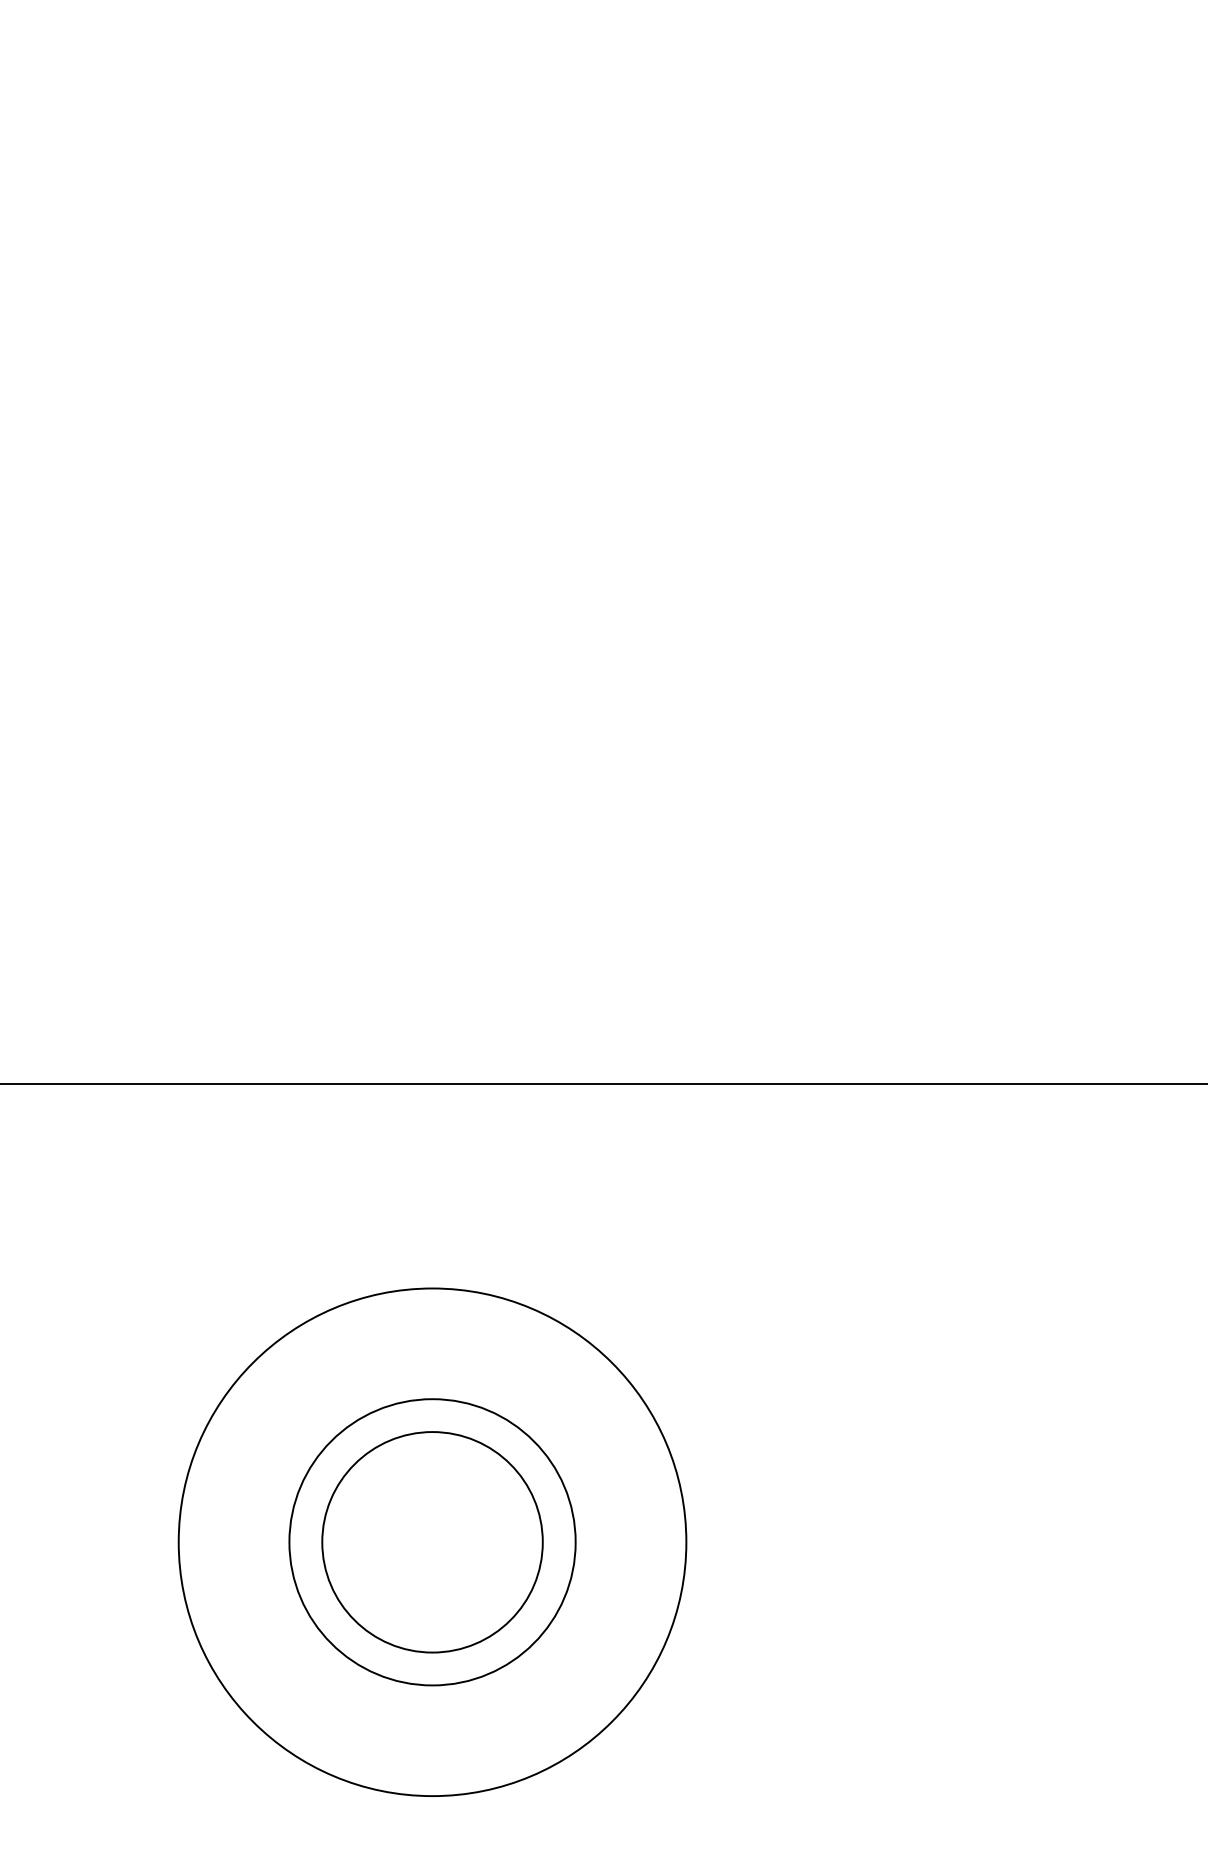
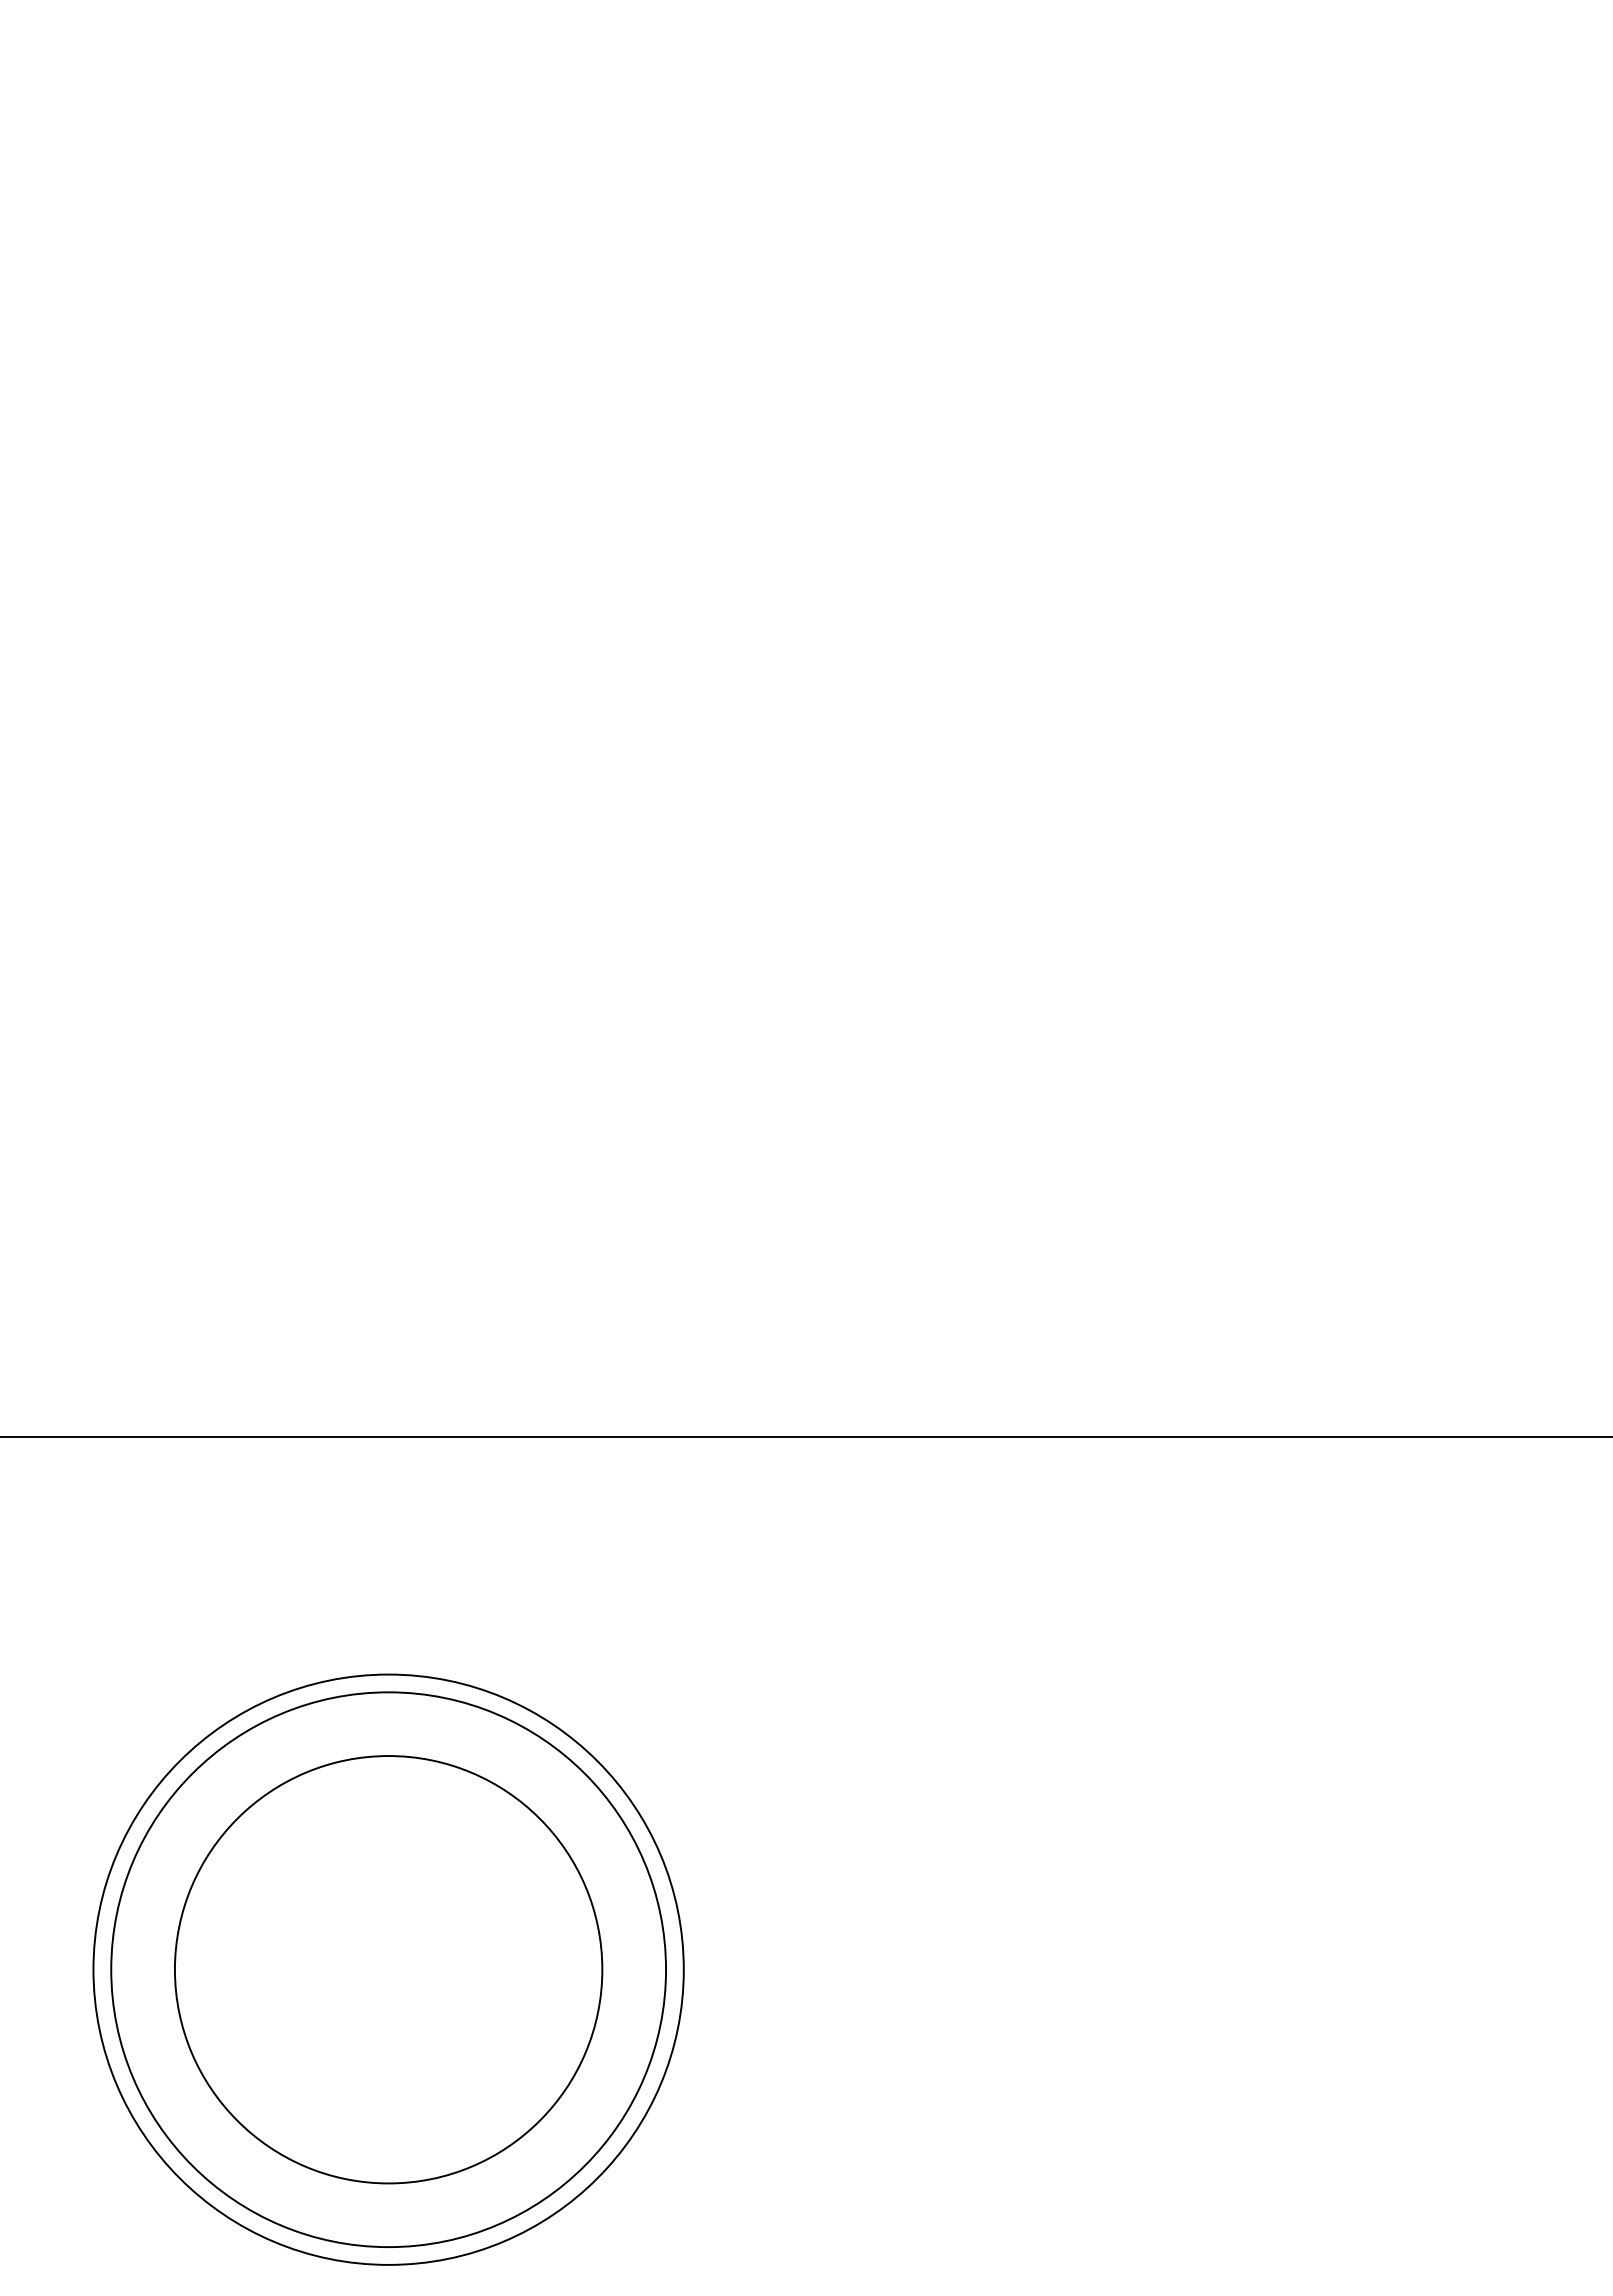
circle: (432, 1542) -> (388, 1969), size x1.67
circle: (432, 1542) -> (388, 1969), size x1.67

